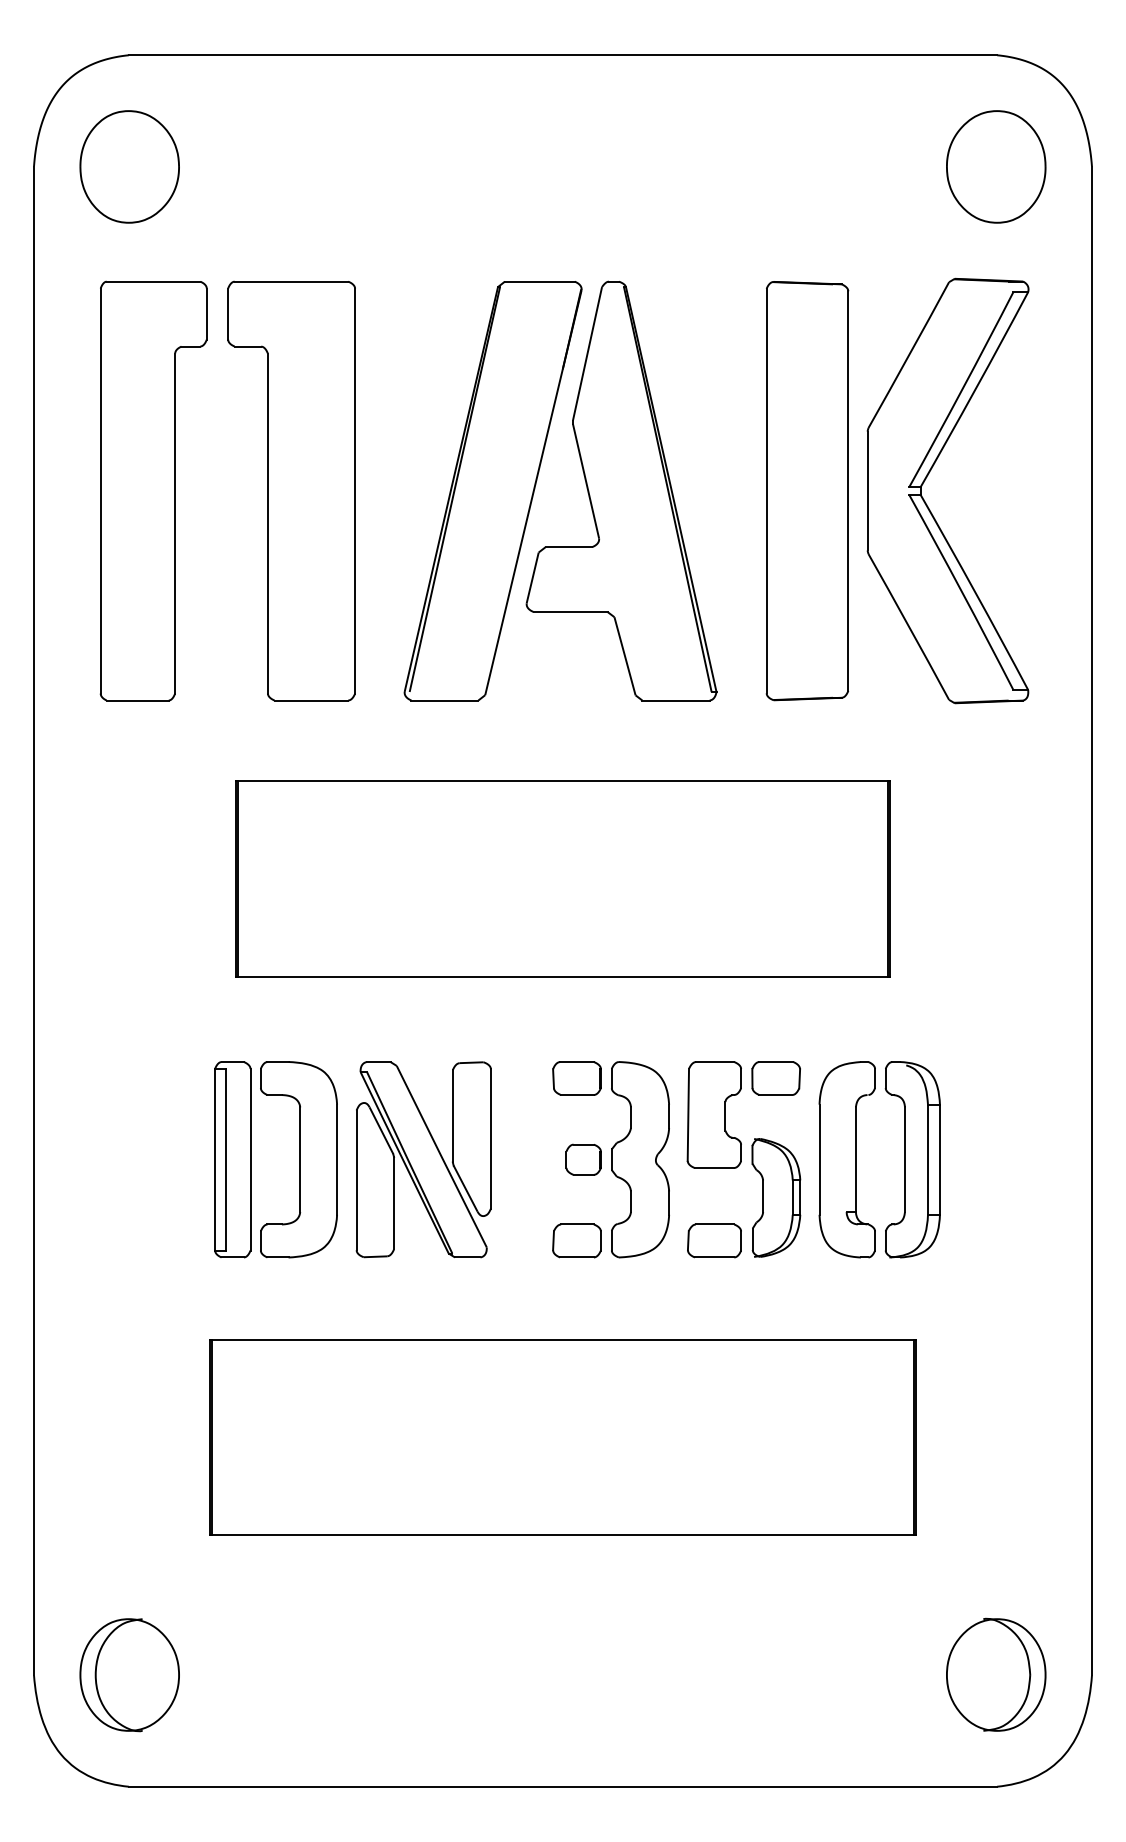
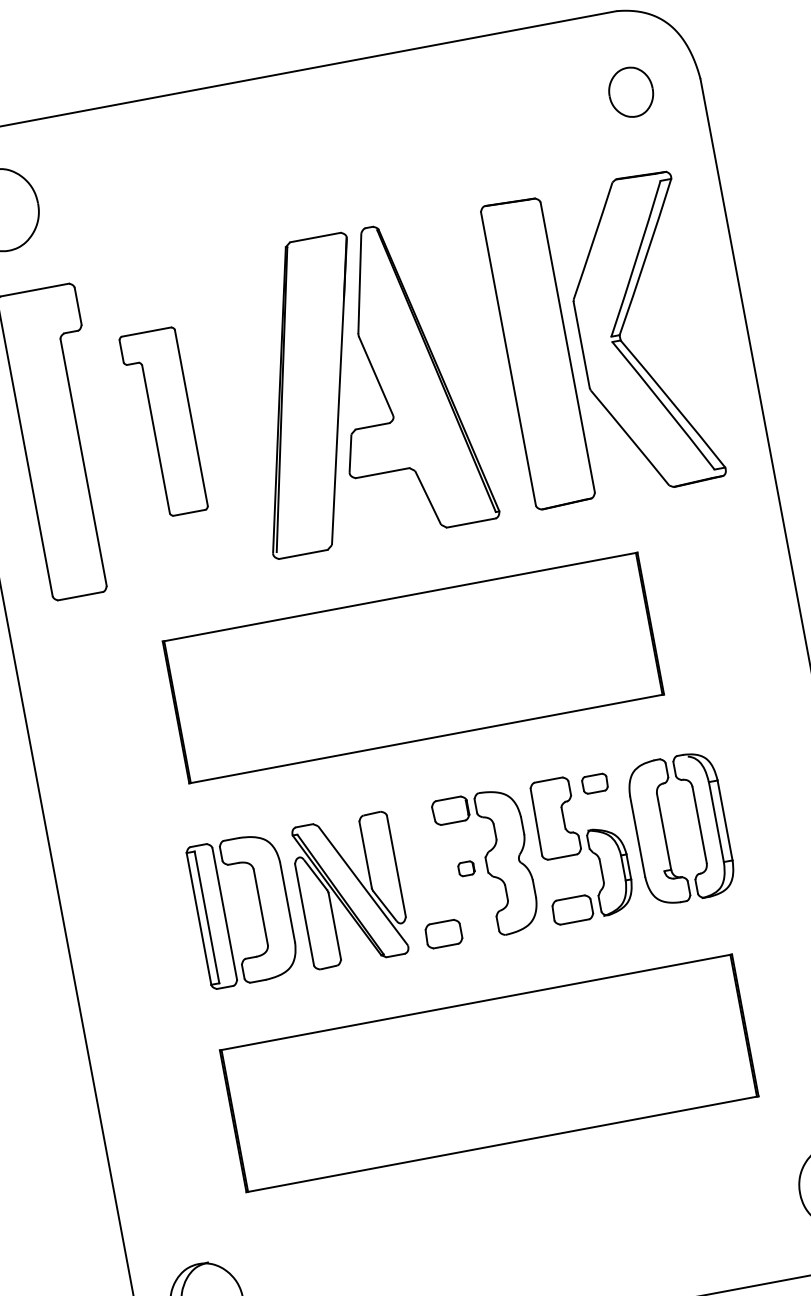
part: (996, 166) -> (631, 92), size x0.6
part: (291, 490) -> (163, 422), size x0.6
part: (775, 1078) -> (594, 783), size x0.7
part: (583, 1159) -> (466, 868), size x0.6
part: (576, 1240) -> (443, 933), moved

